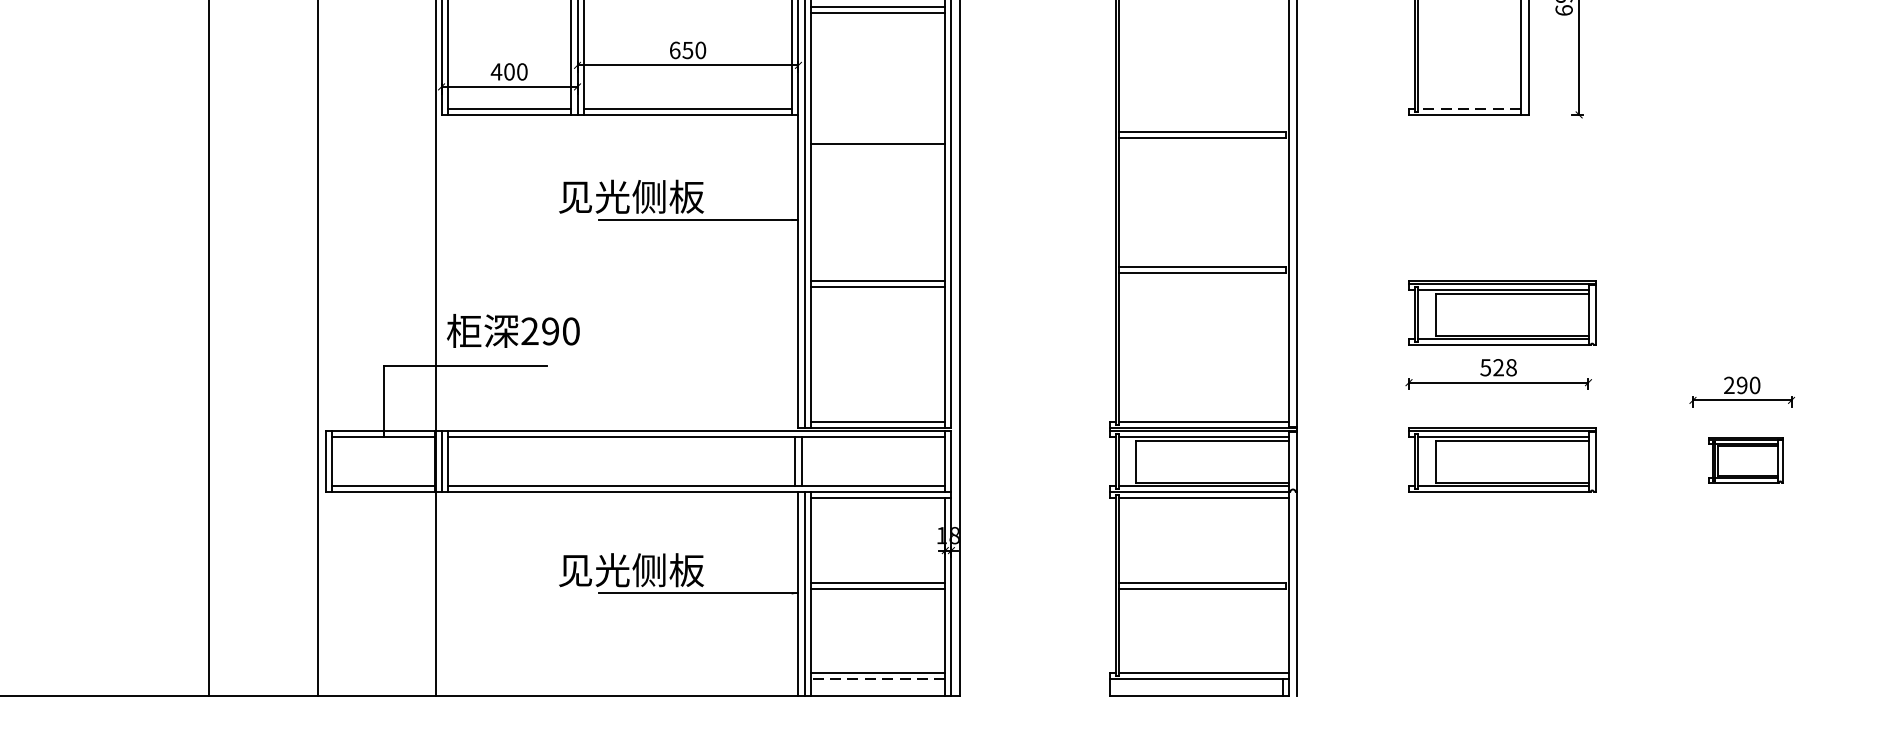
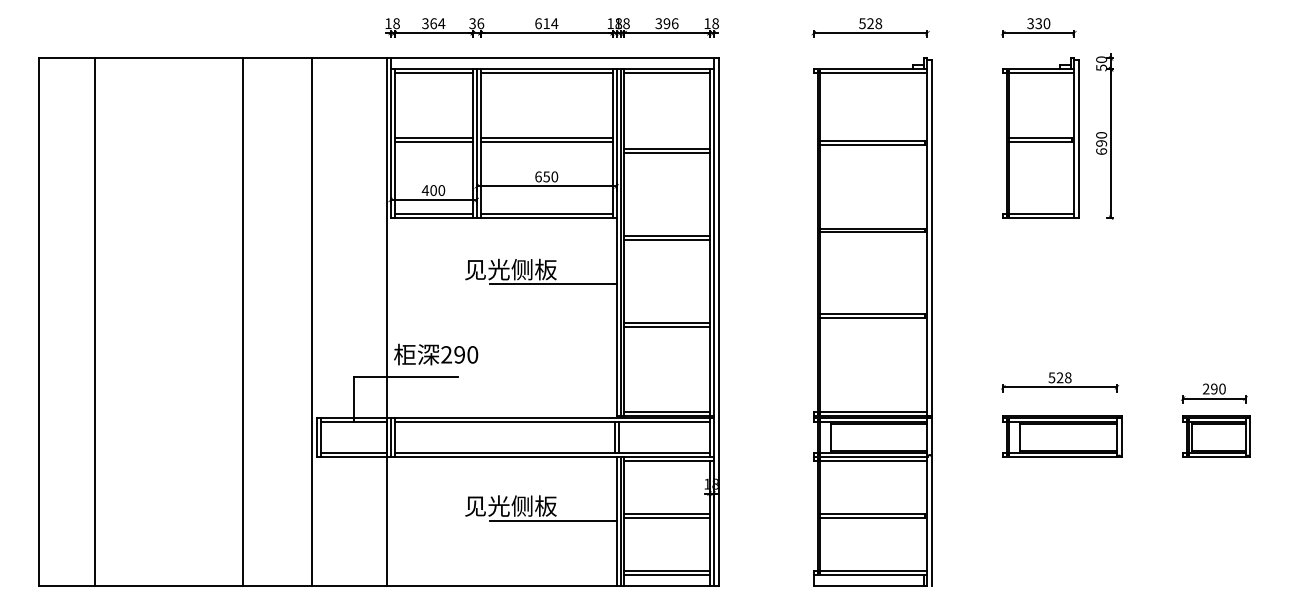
line: (1469, 108) -> (1041, 213), dashed -> solid
line: (877, 150) -> (666, 240), added
part: (1502, 313) -> (1062, 343), removed
part: (1745, 460) -> (1216, 436), size x1.43
line: (878, 679) -> (667, 575), dashed -> solid

